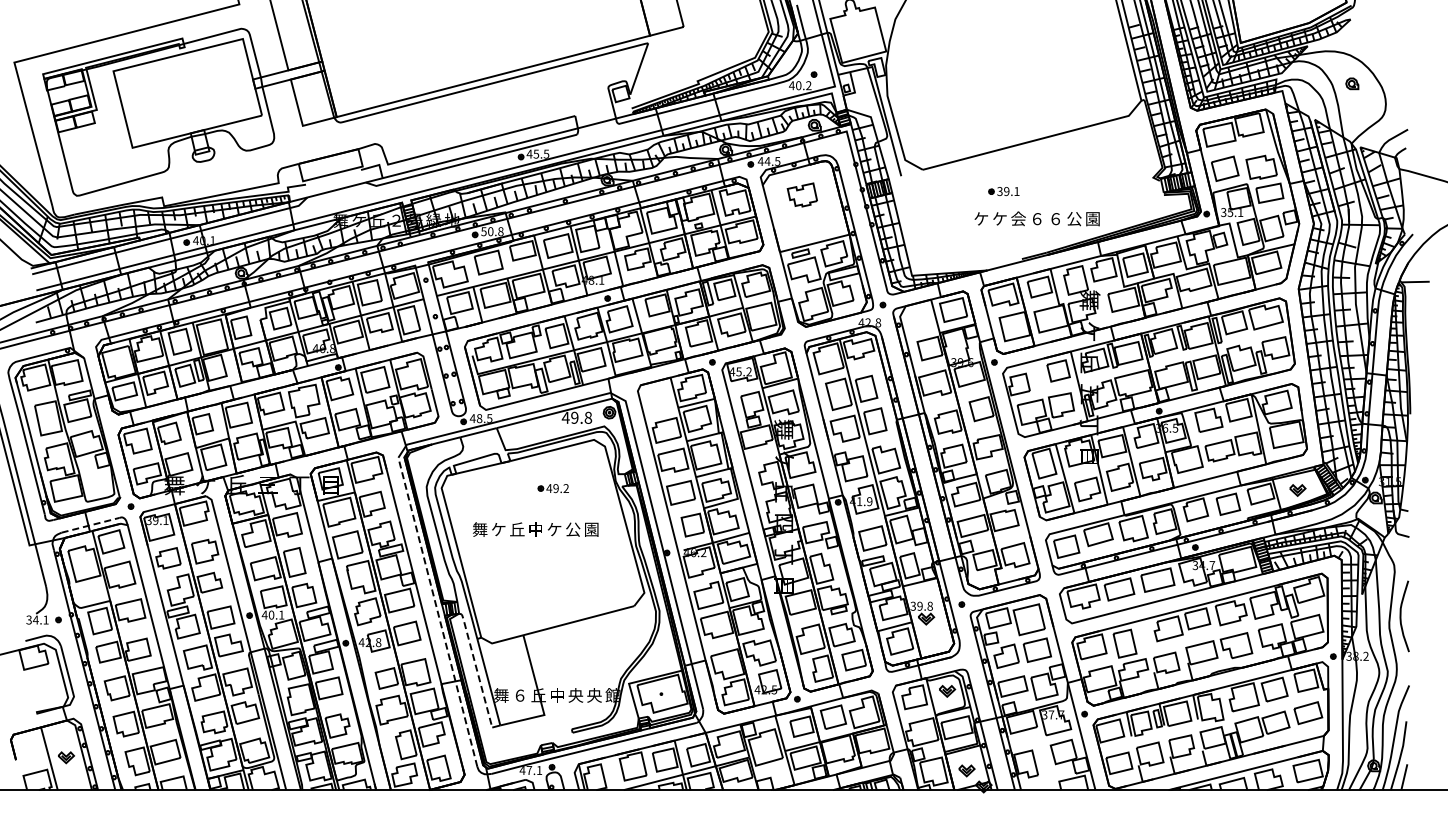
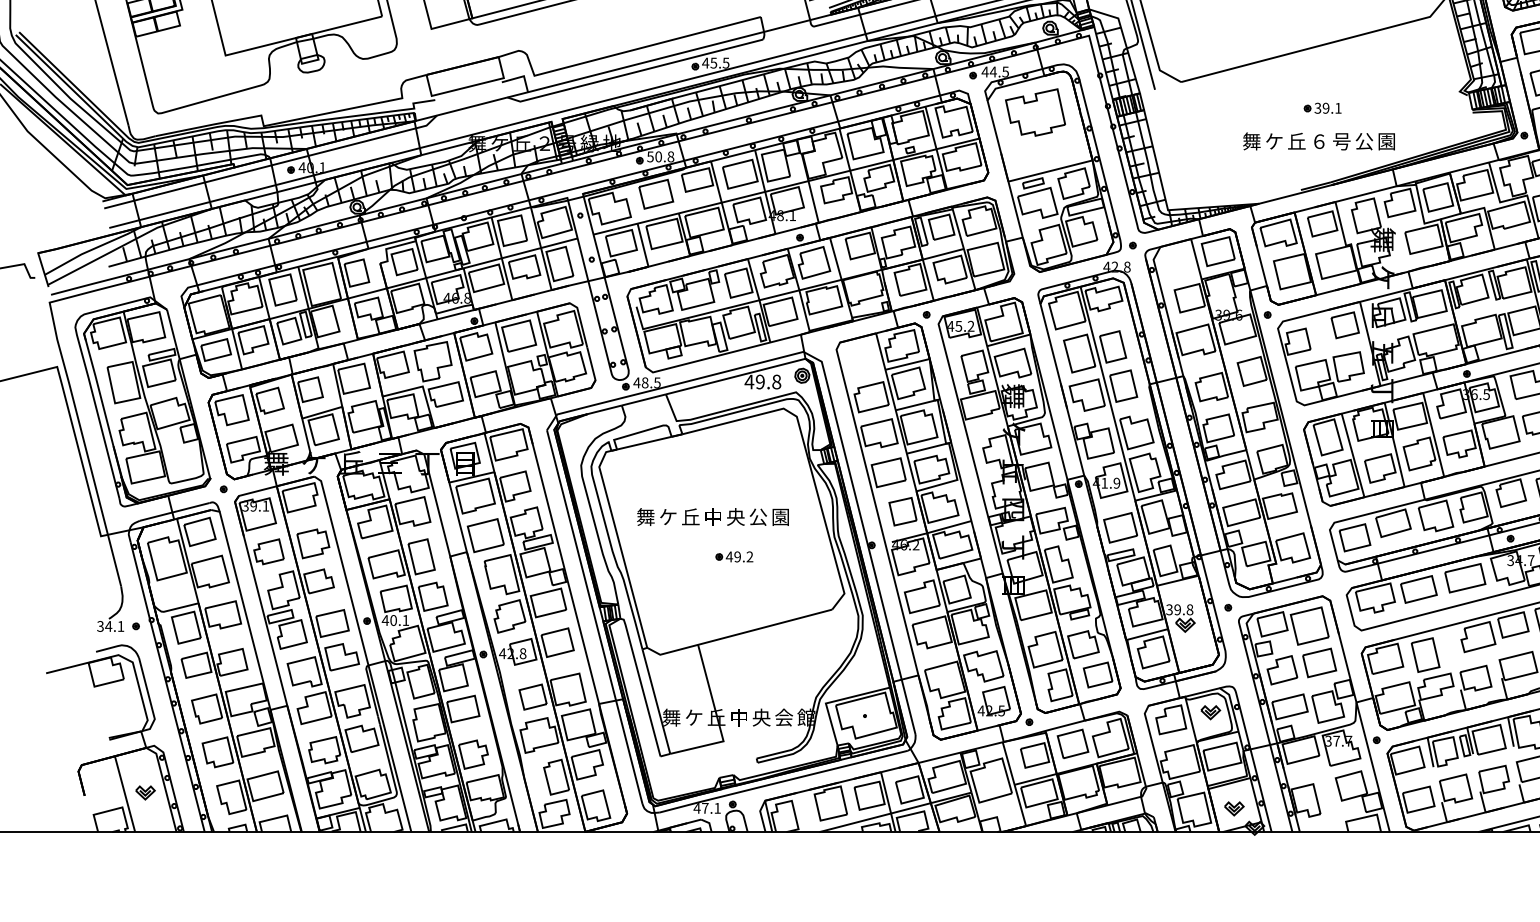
part: (1003, 191) -> (1322, 108), moved
part: (802, 194) -> (1035, 111), size x1.67
text: (981, 218) -> (1252, 140), ケ -> 舞
text: (1018, 218) -> (1296, 140), 会 -> 丘
text: (1055, 219) -> (1341, 142), ６ -> 号
part: (552, 488) -> (733, 556), moved
line: (90, 525) -> (174, 512), dashed -> solid
text: (554, 529) -> (735, 516), ケ -> 央
line: (437, 611) -> (594, 616), dashed -> solid
line: (476, 668) -> (641, 685), dashed -> solid
text: (519, 695) -> (693, 717), ６ -> ケ
text: (594, 695) -> (784, 717), 央 -> 会

